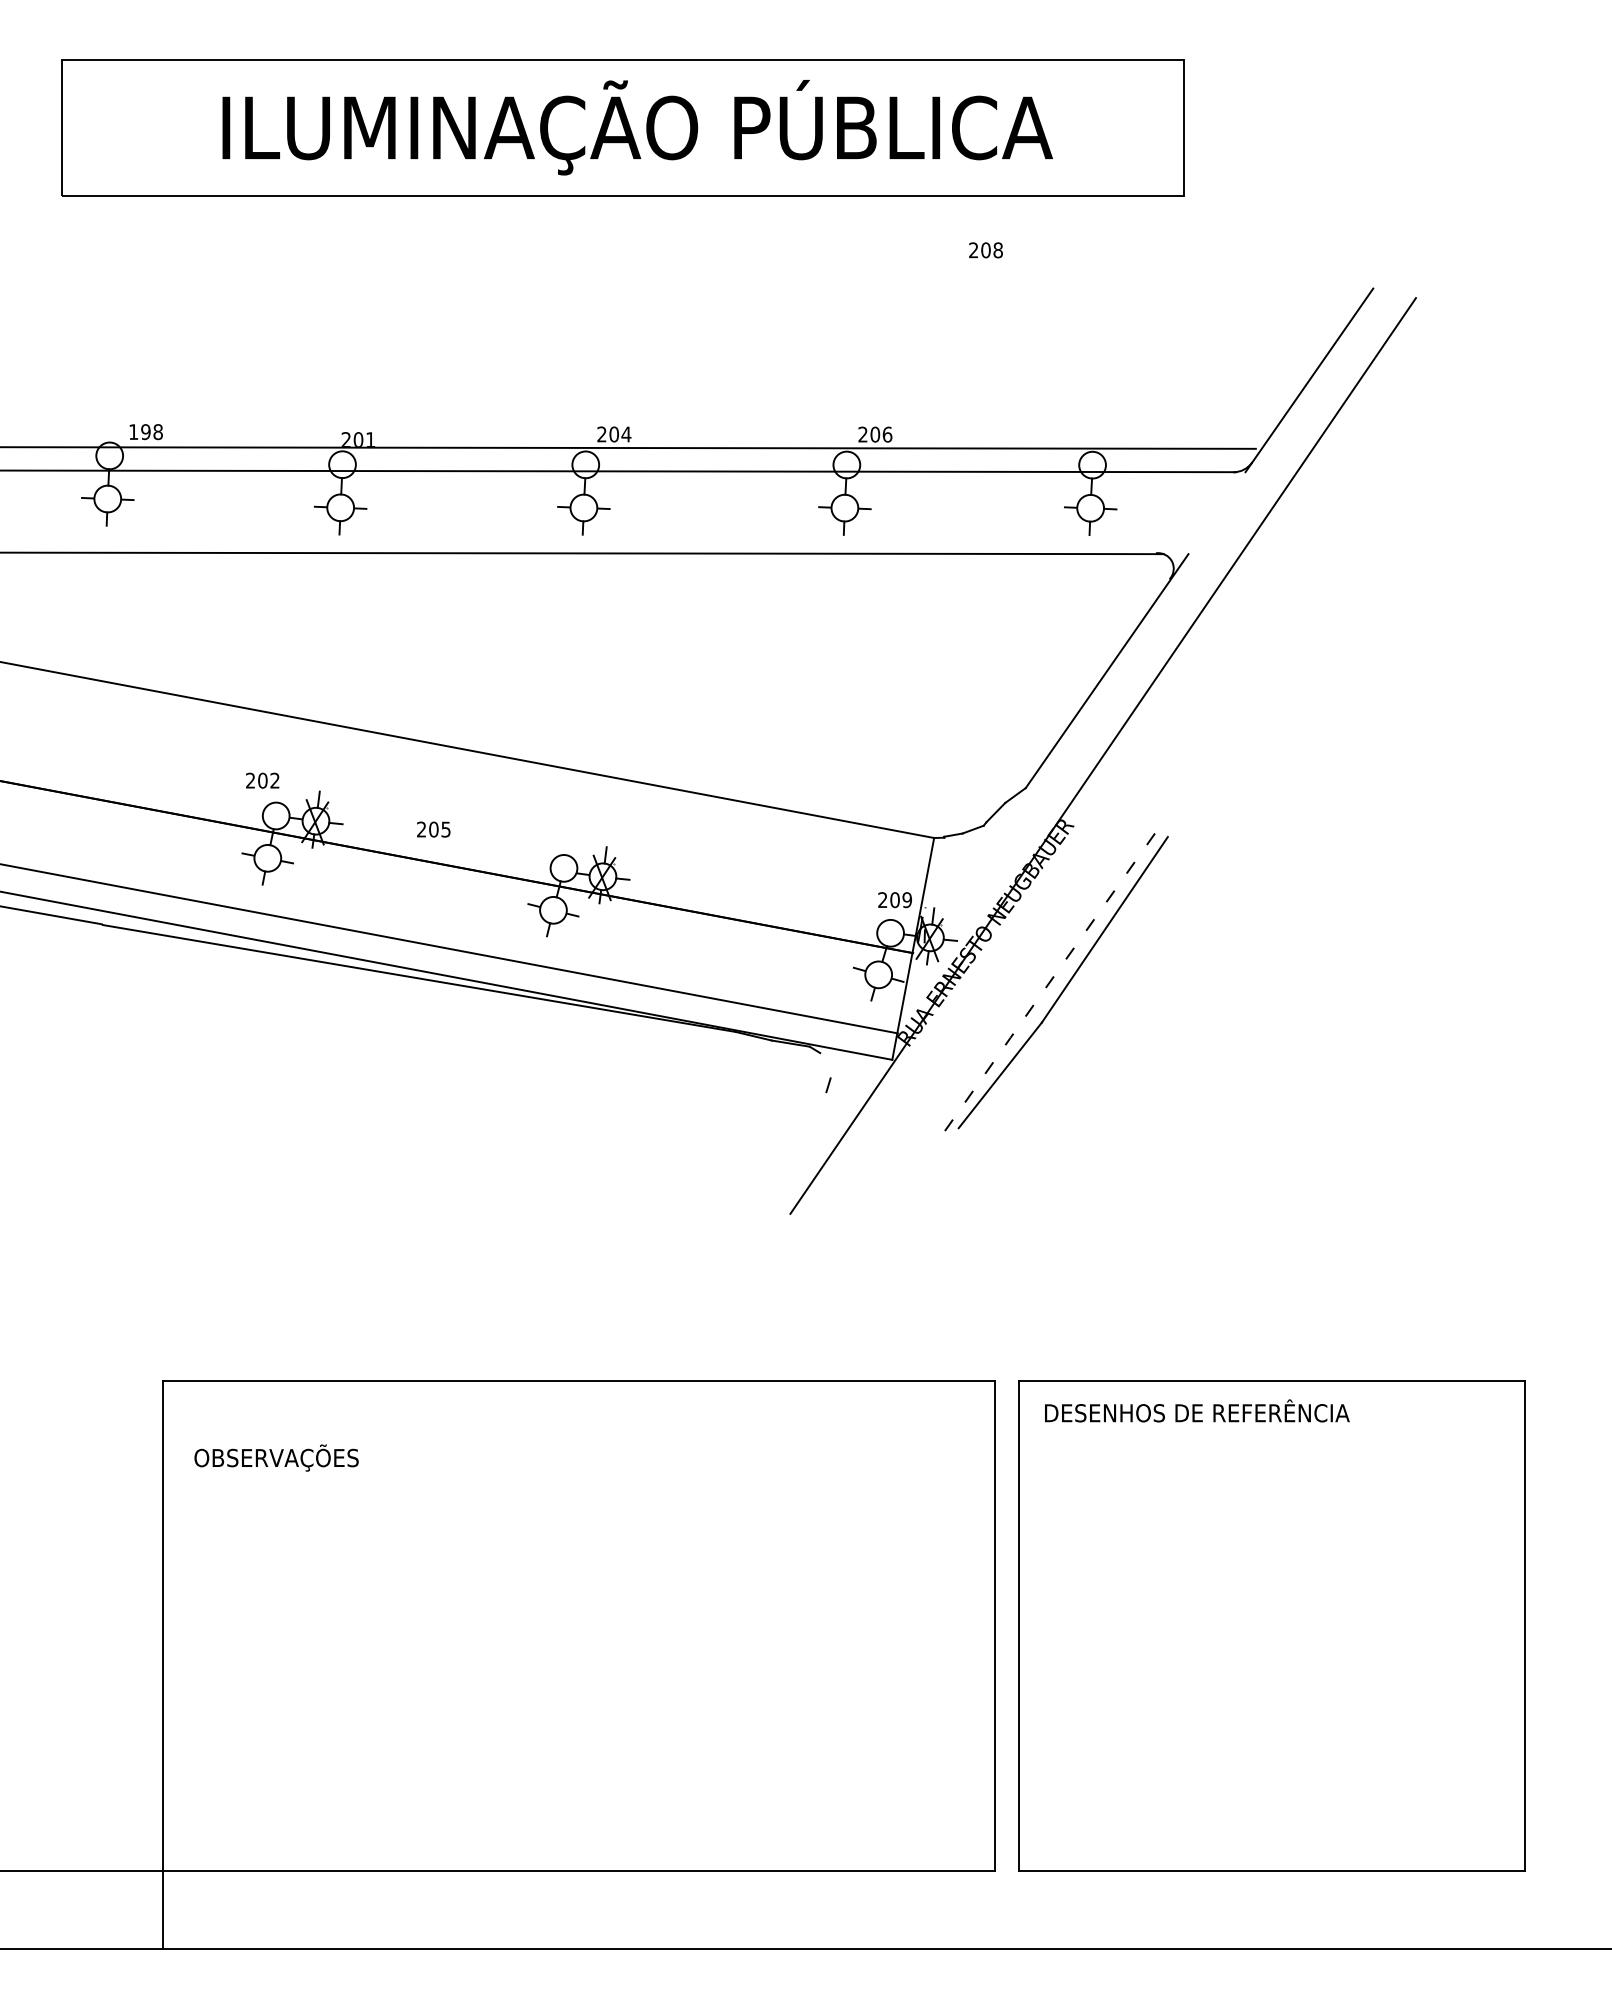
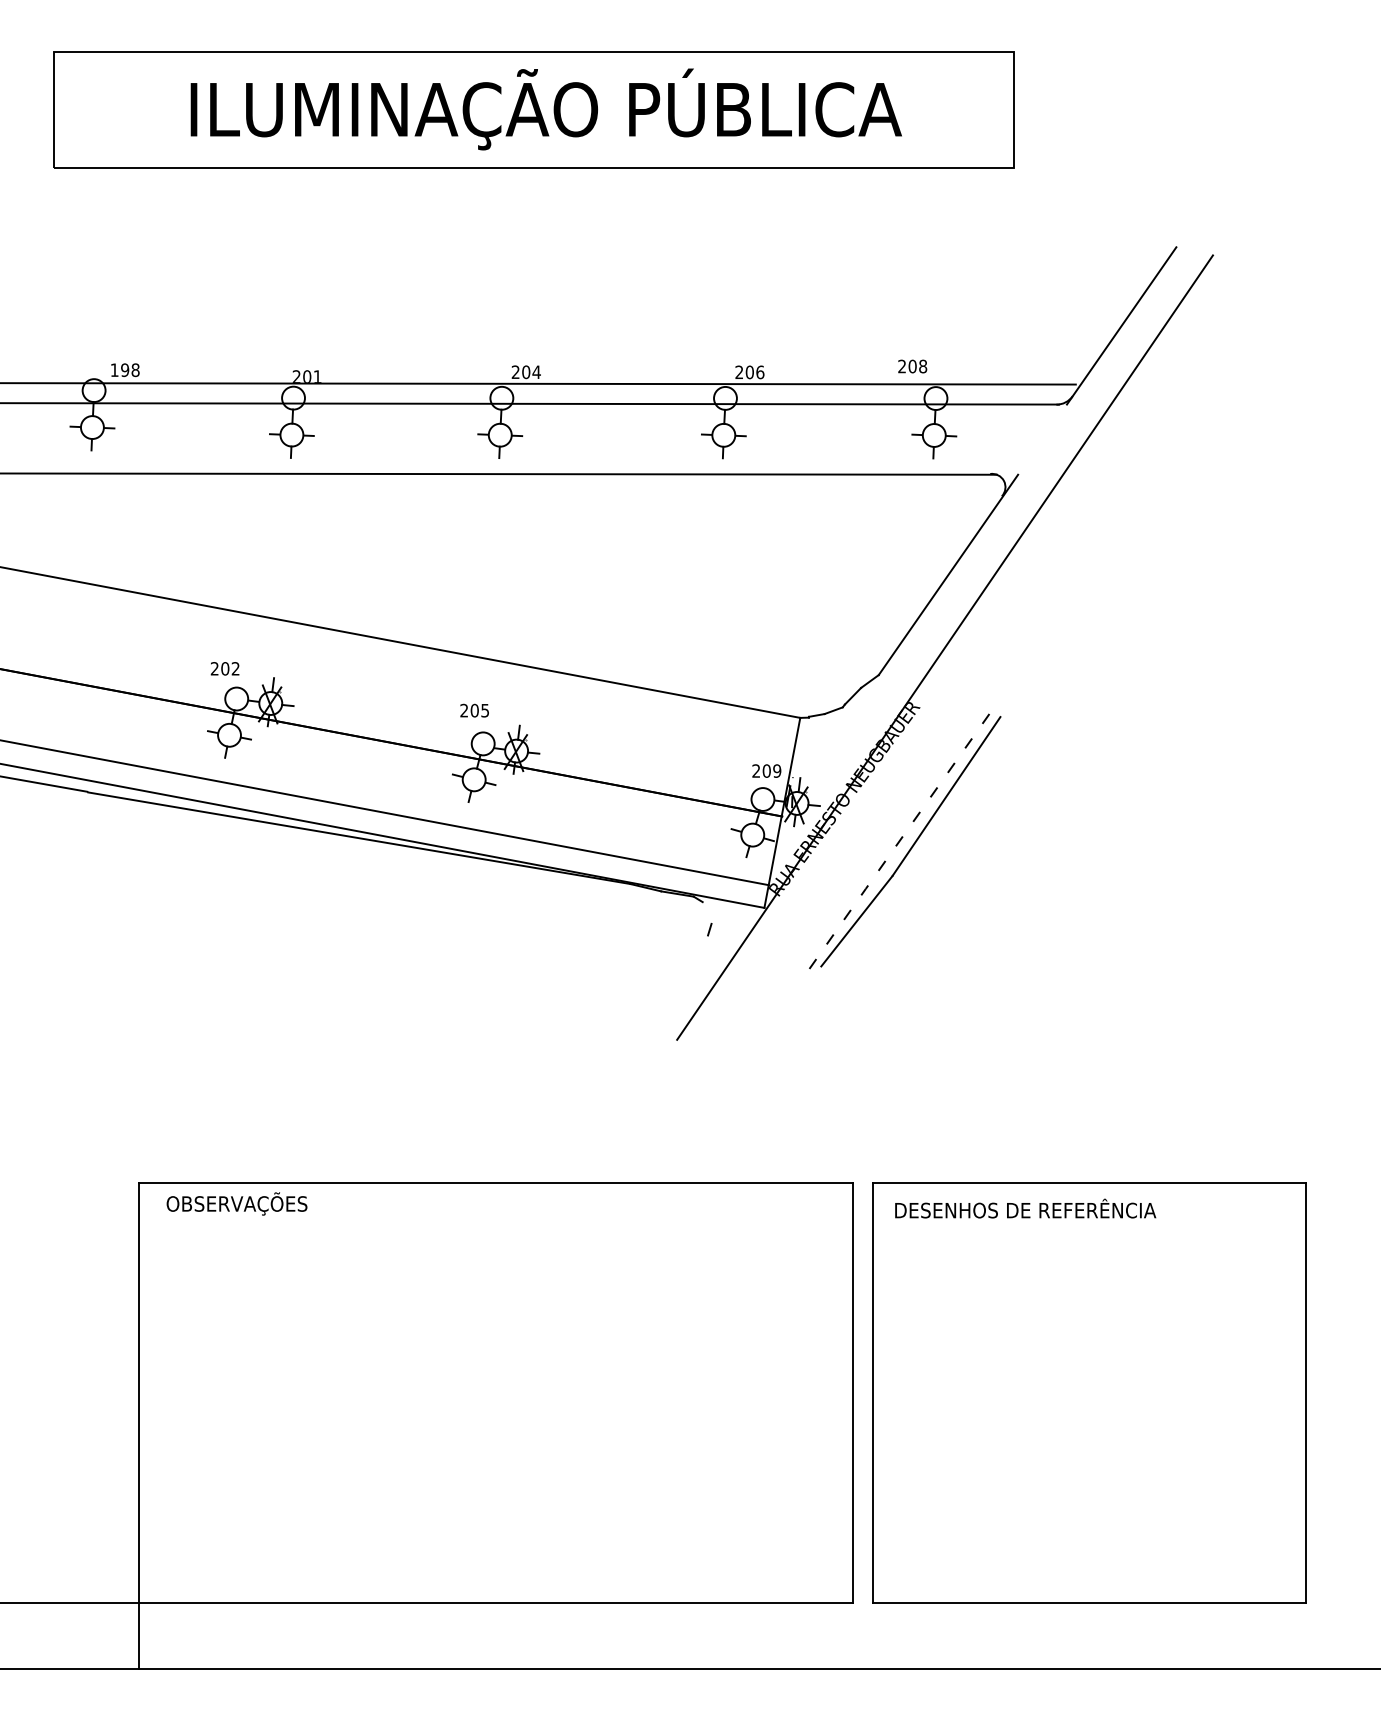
text: (985, 250) -> (912, 366), moved
text: (433, 829) -> (474, 710), moved
text: (275, 1457) -> (236, 1203), moved

